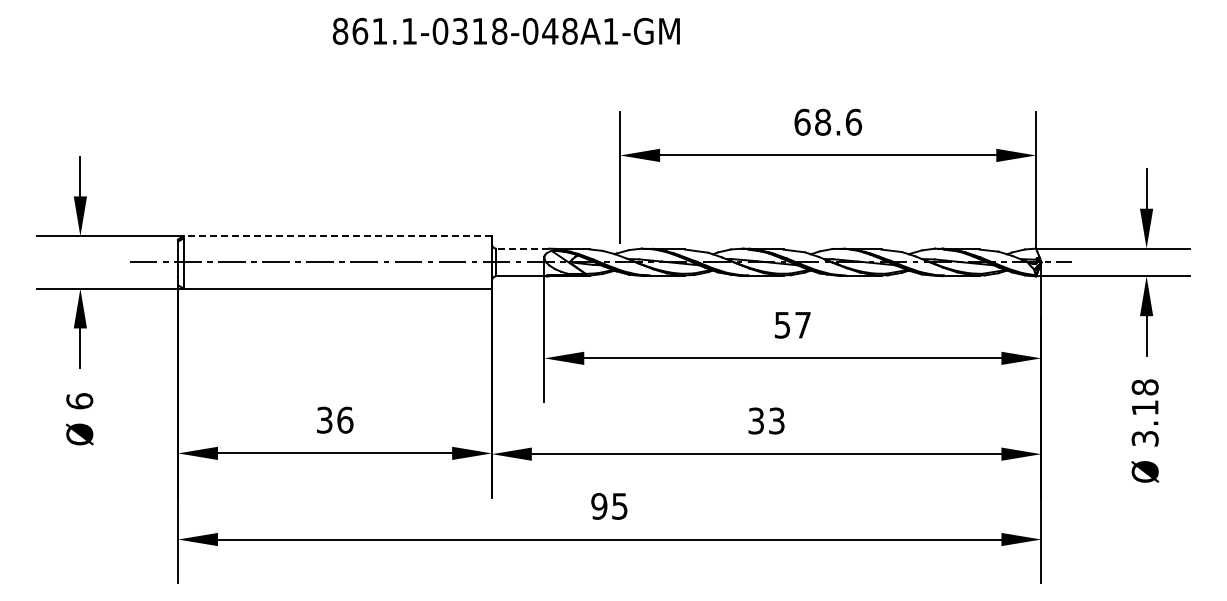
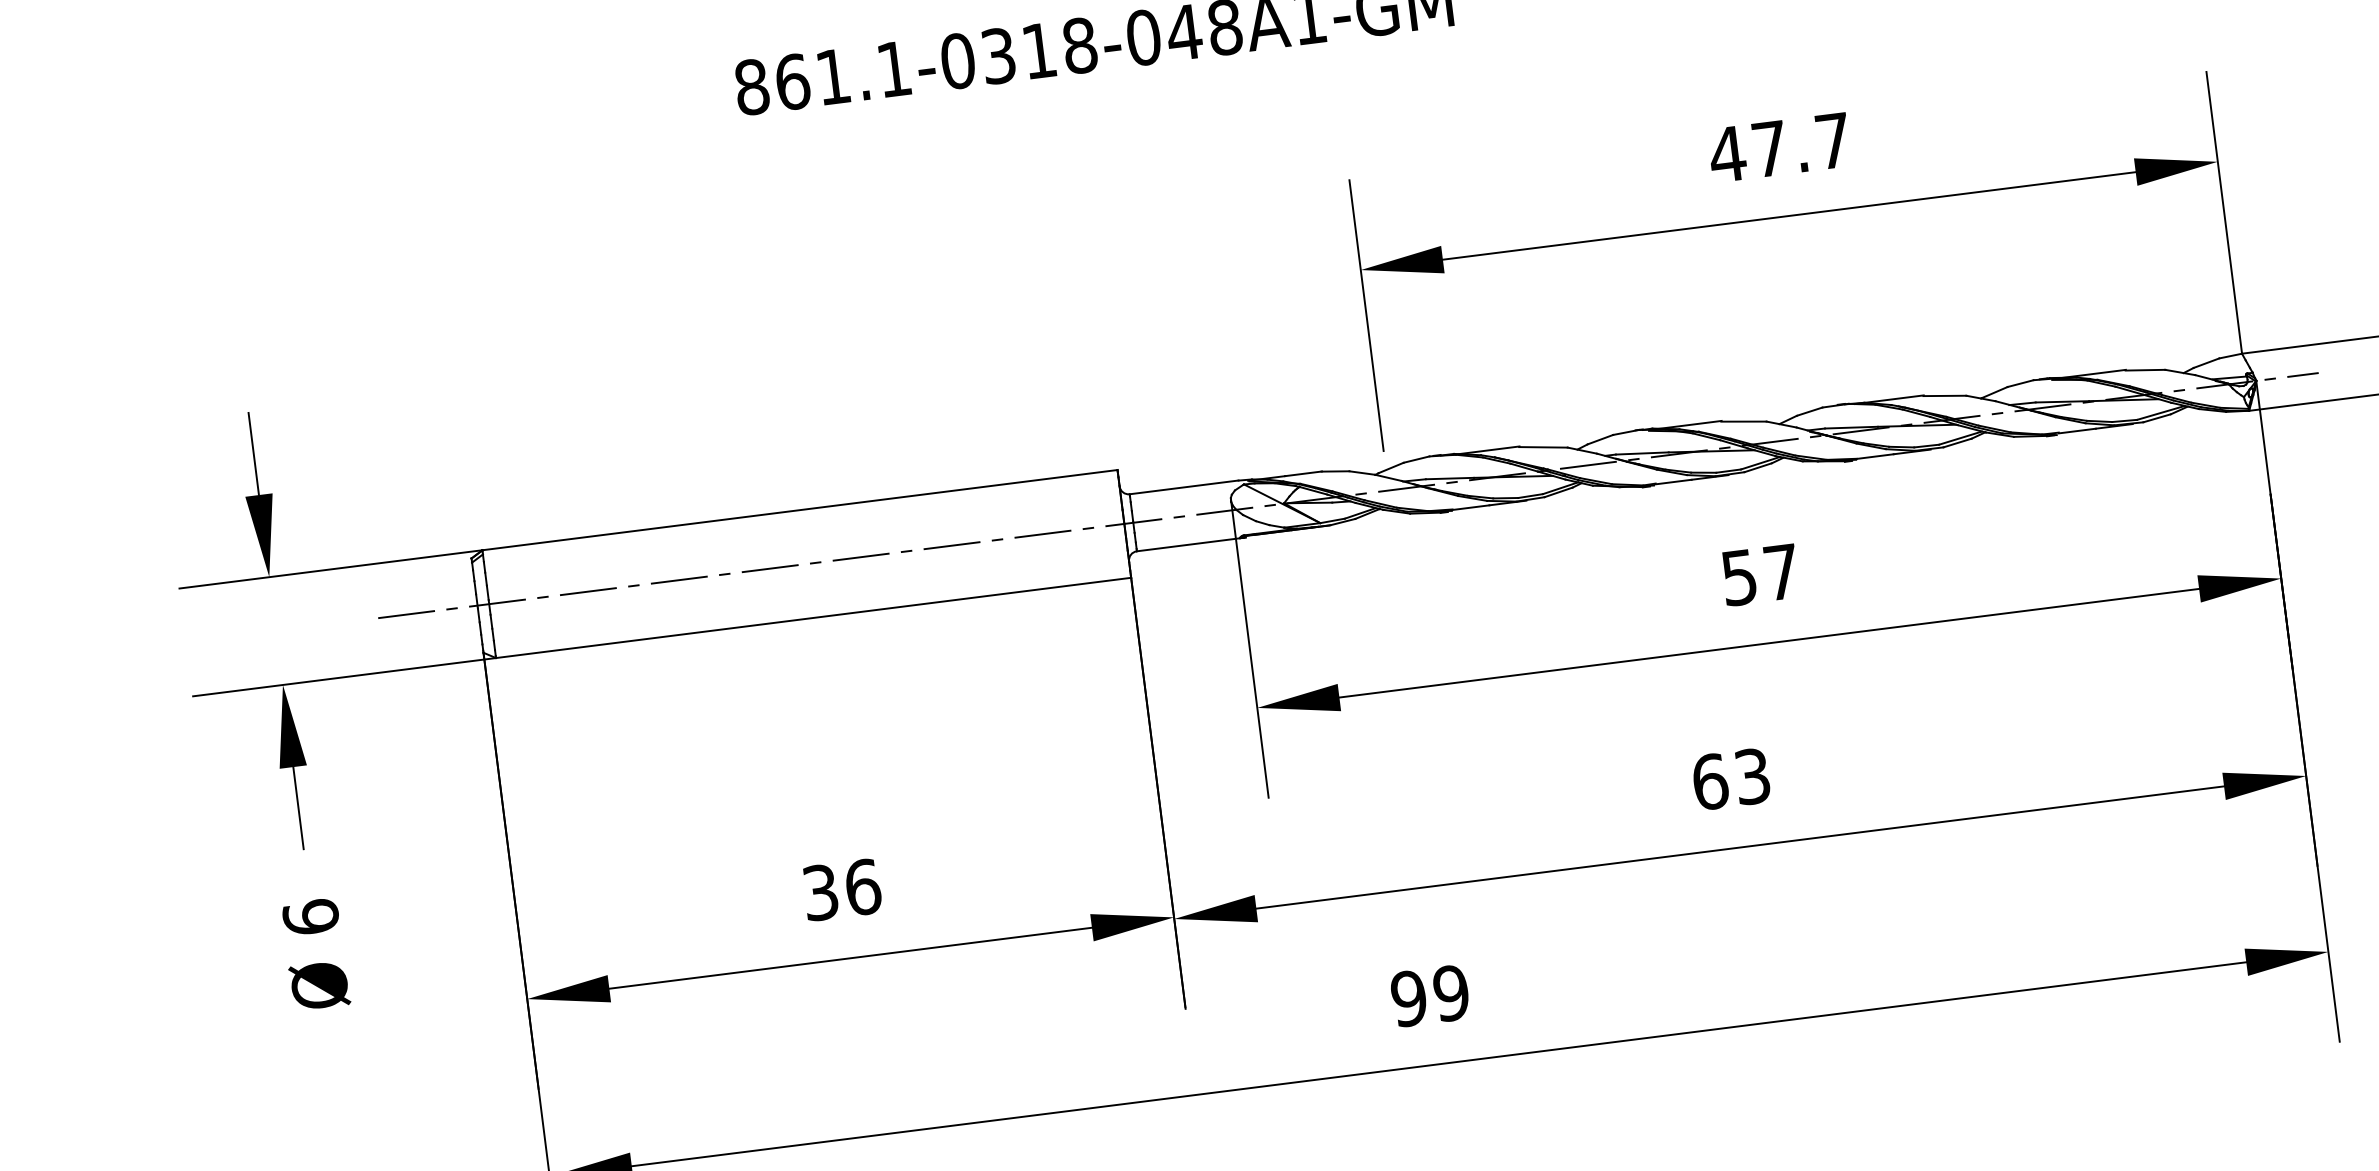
text: (827, 121) -> (1779, 146), 68.6 -> 47.7
line: (337, 236) -> (799, 510), dashed -> solid
line: (522, 248) -> (1183, 487), dashed -> solid
text: (756, 420) -> (1710, 780), 33 -> 63
text: (619, 505) -> (1450, 991), 95 -> 99

